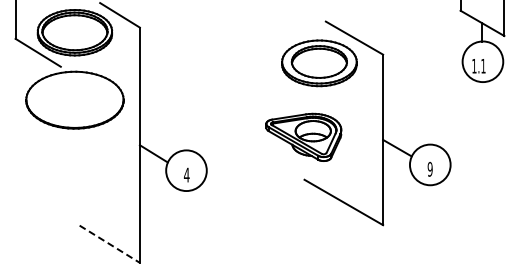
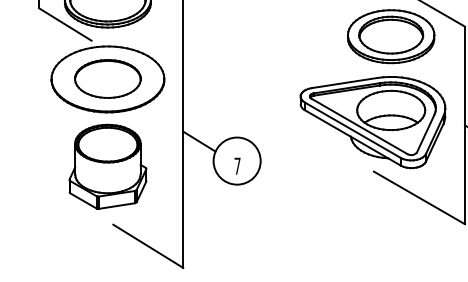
part: (74, 99) -> (107, 78), added
part: (303, 137) -> (372, 122), size x1.67
text: (186, 174) -> (237, 165), 4 -> 7
part: (74, 175) -> (107, 166), added
line: (110, 244) -> (149, 246), dashed -> solid

